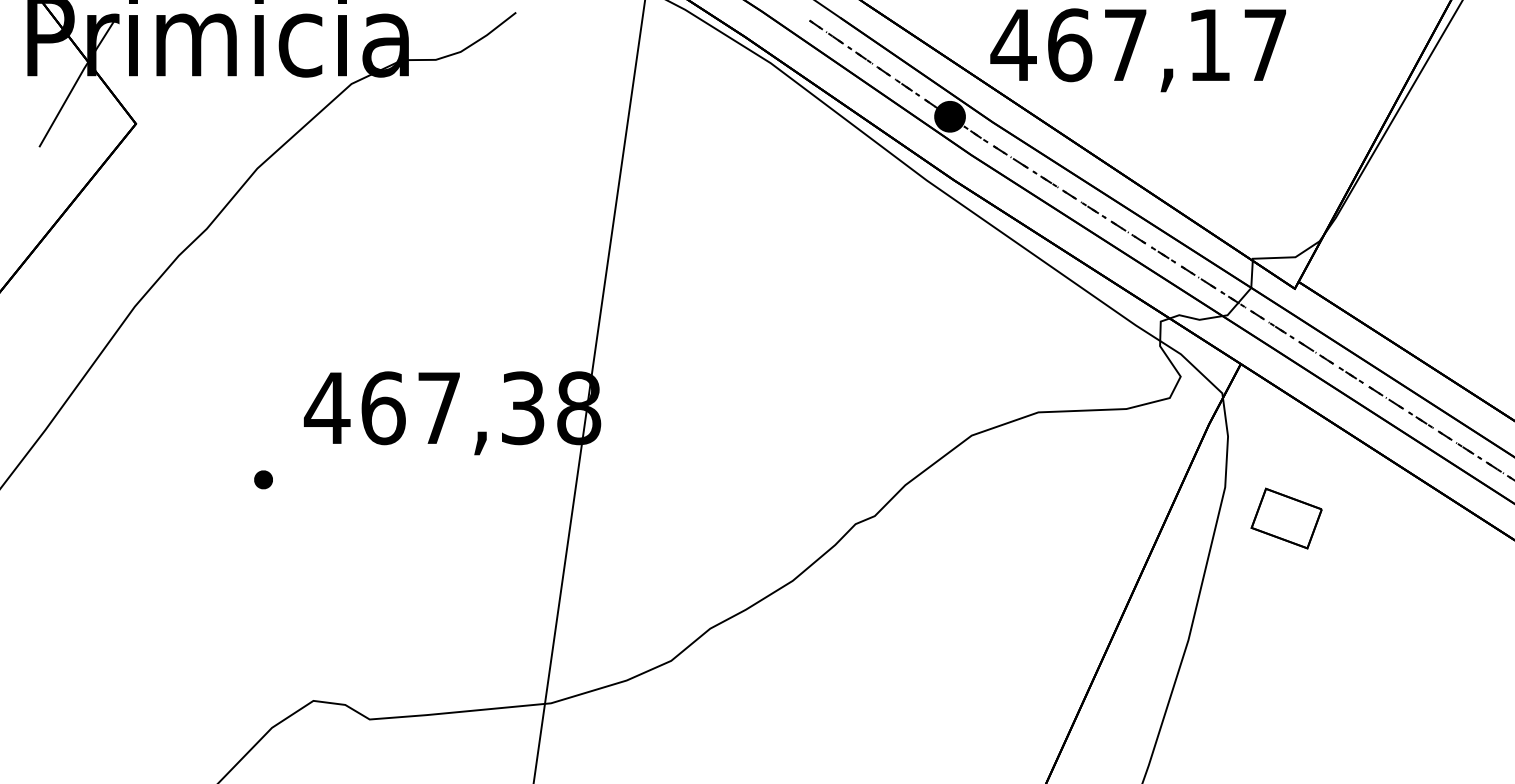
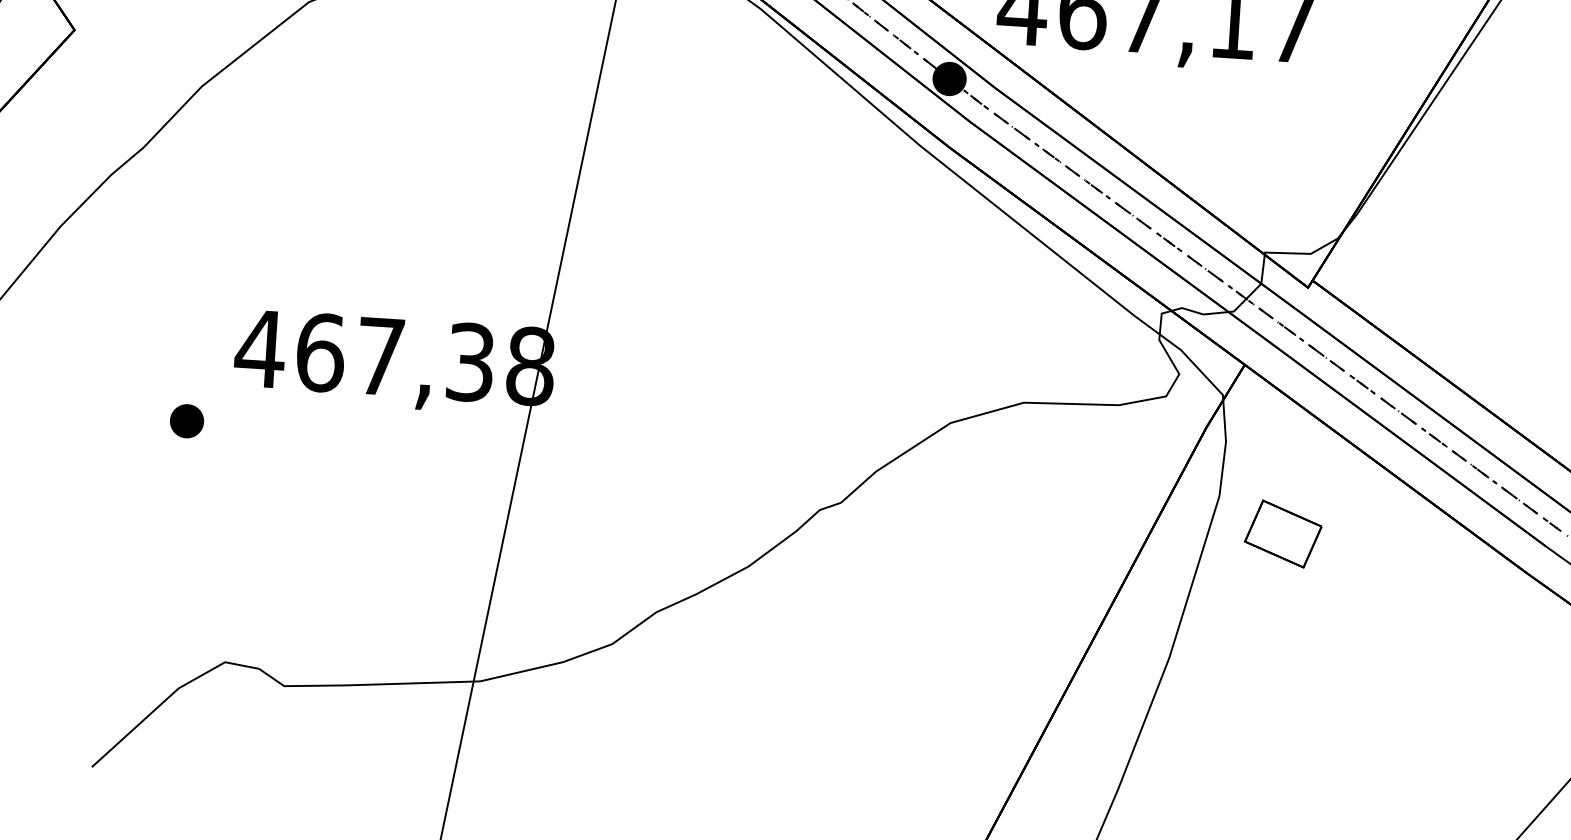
part: (263, 479) -> (186, 420), size x1.67

